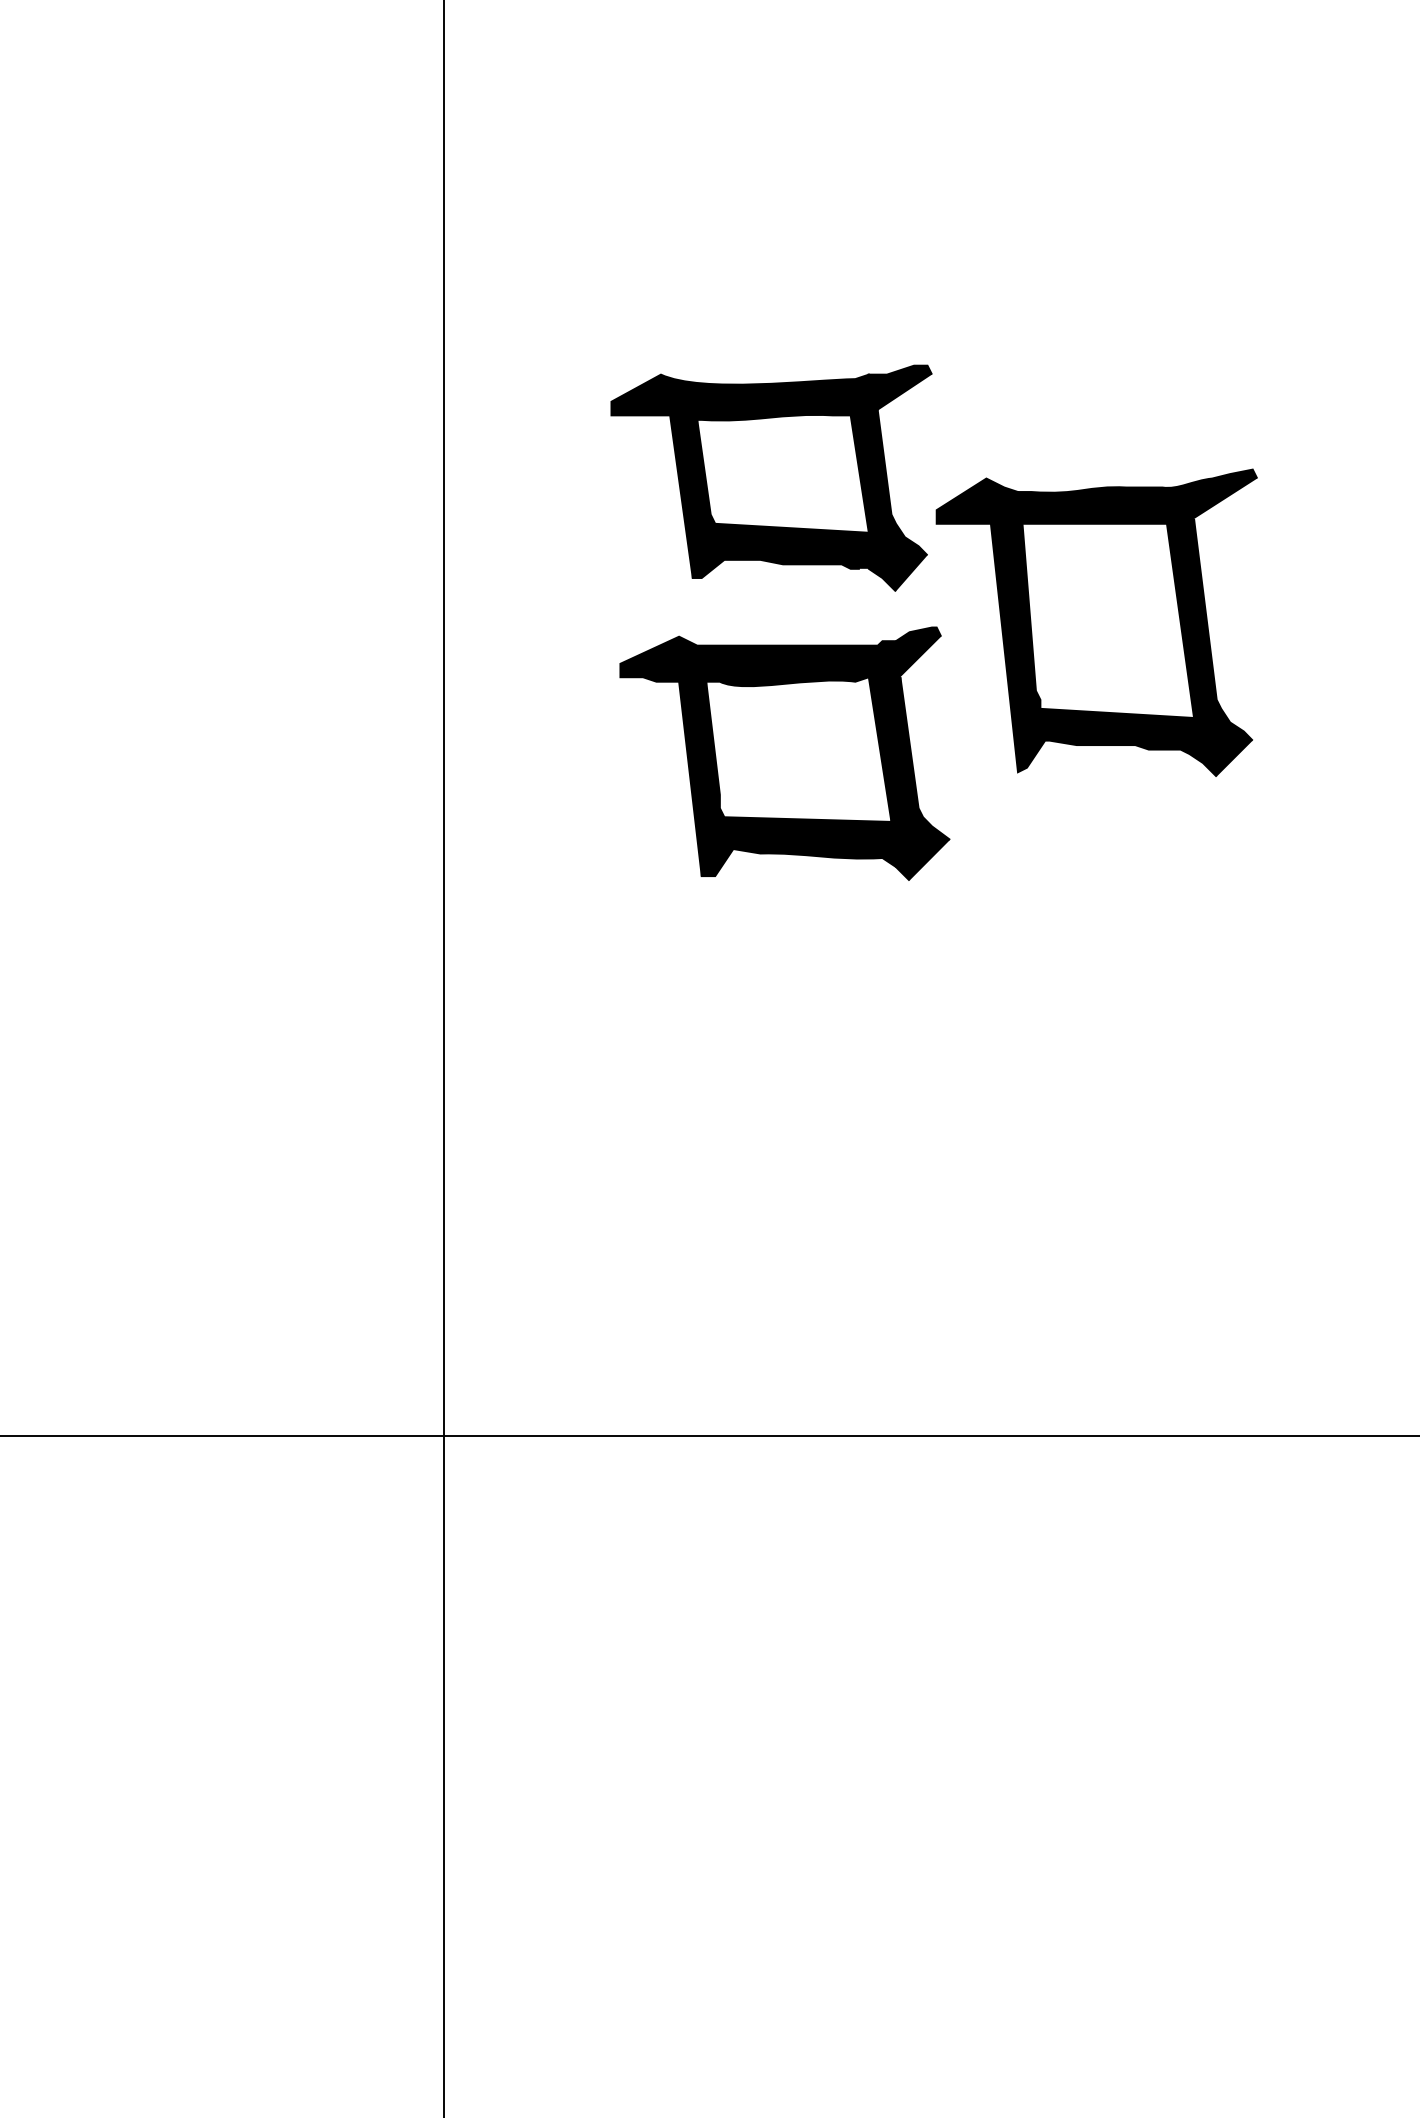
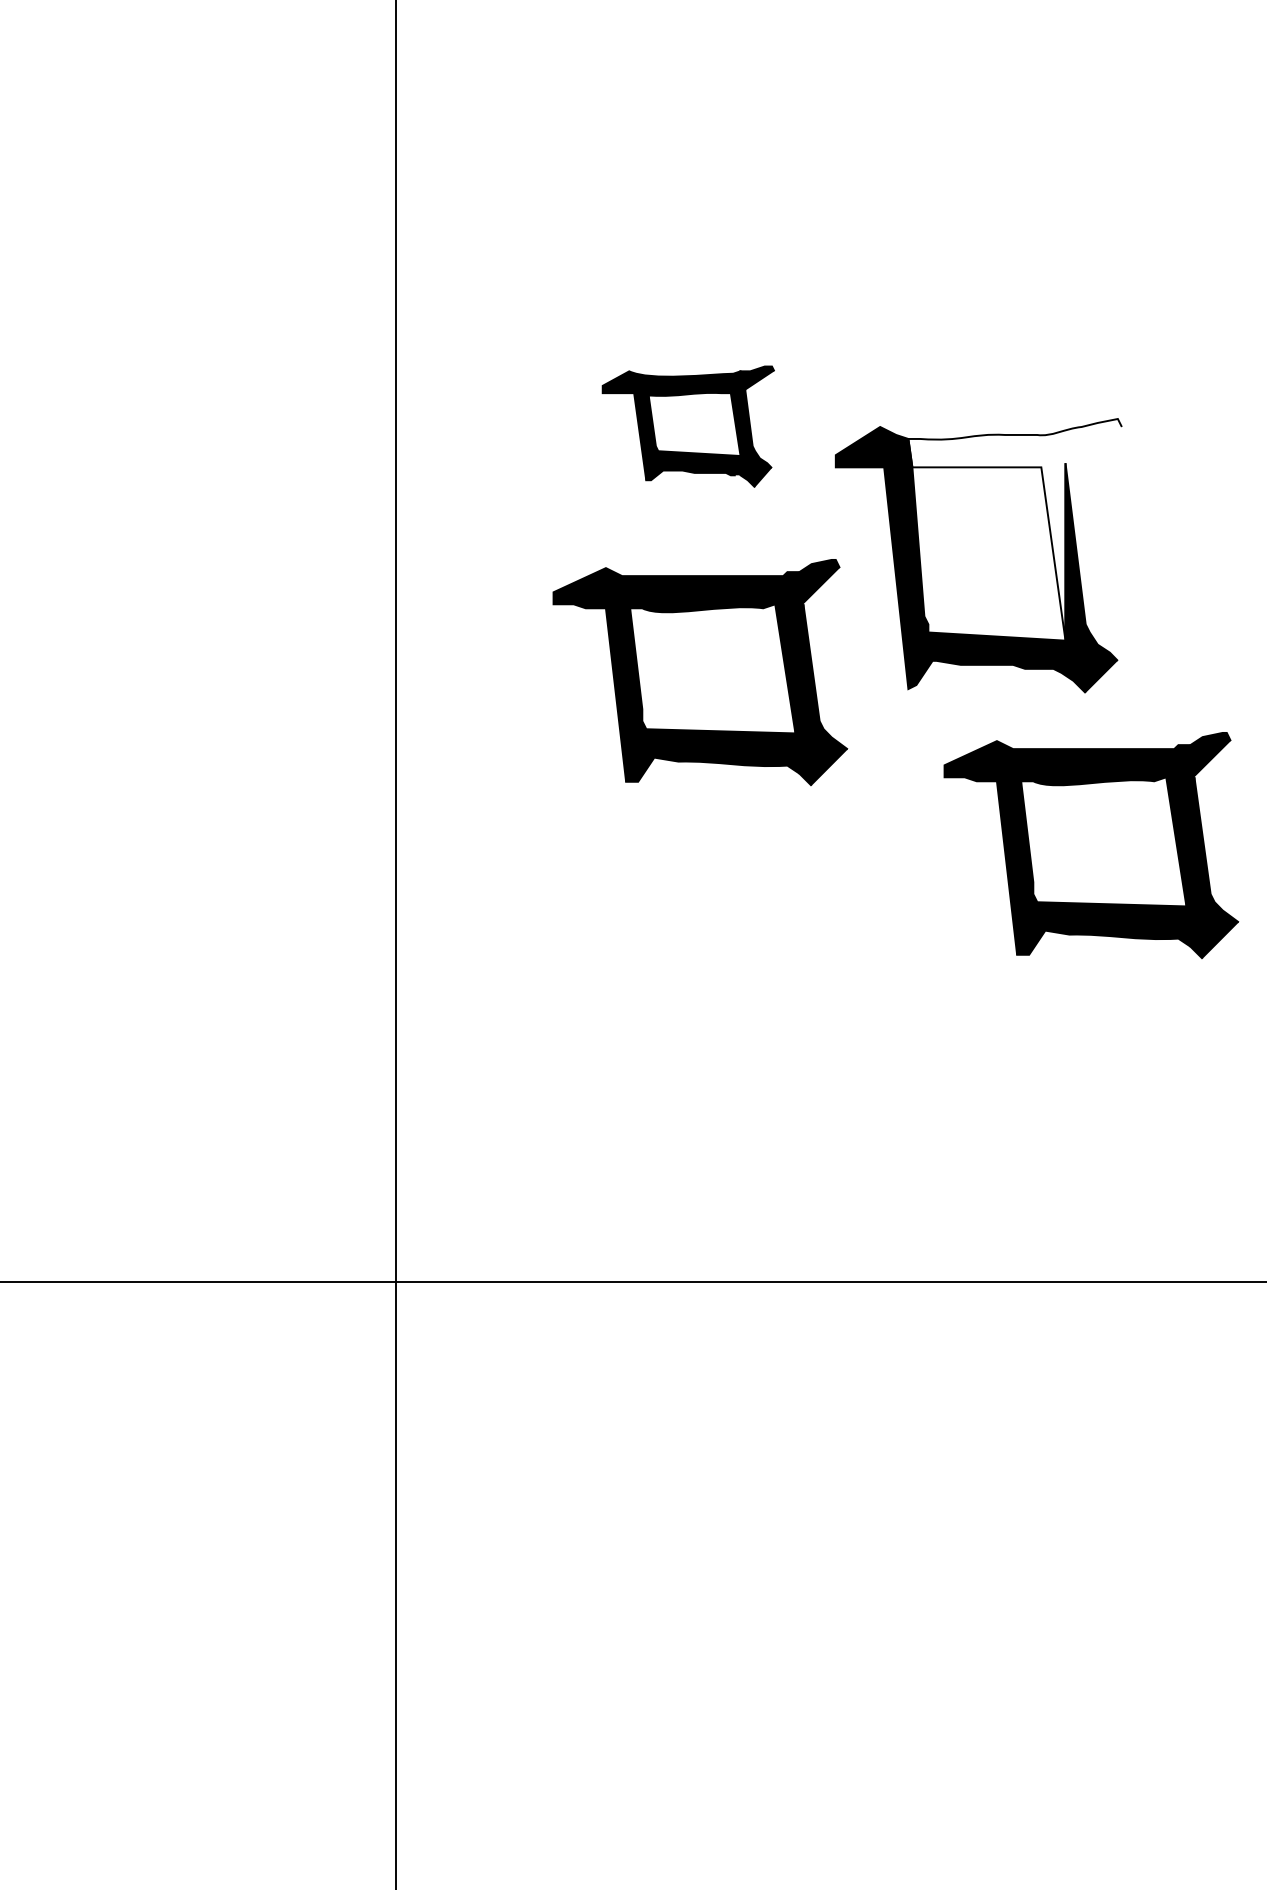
part: (771, 478) -> (688, 426), size x0.6
fill: (1136, 593) -> (1014, 529), removed
part: (1223, 947) -> (1091, 845), added

